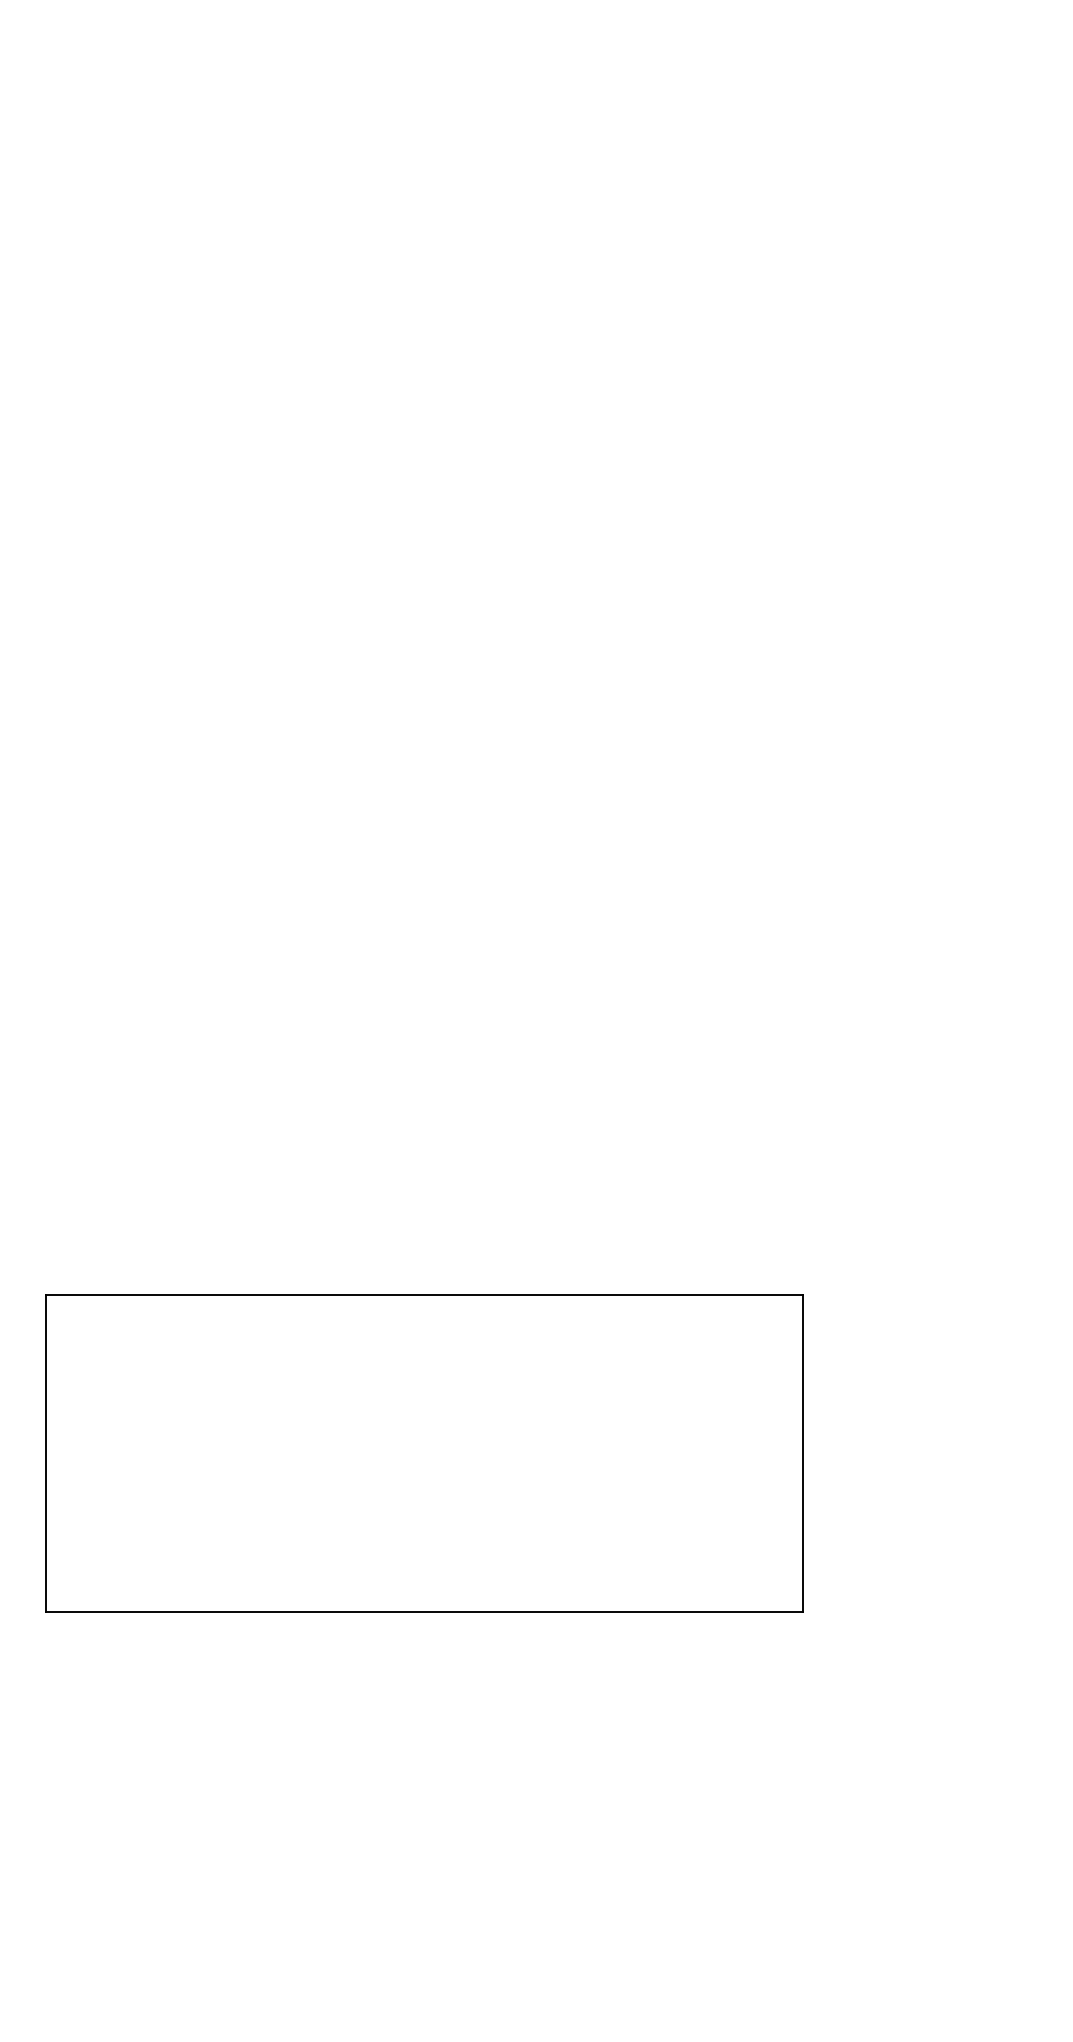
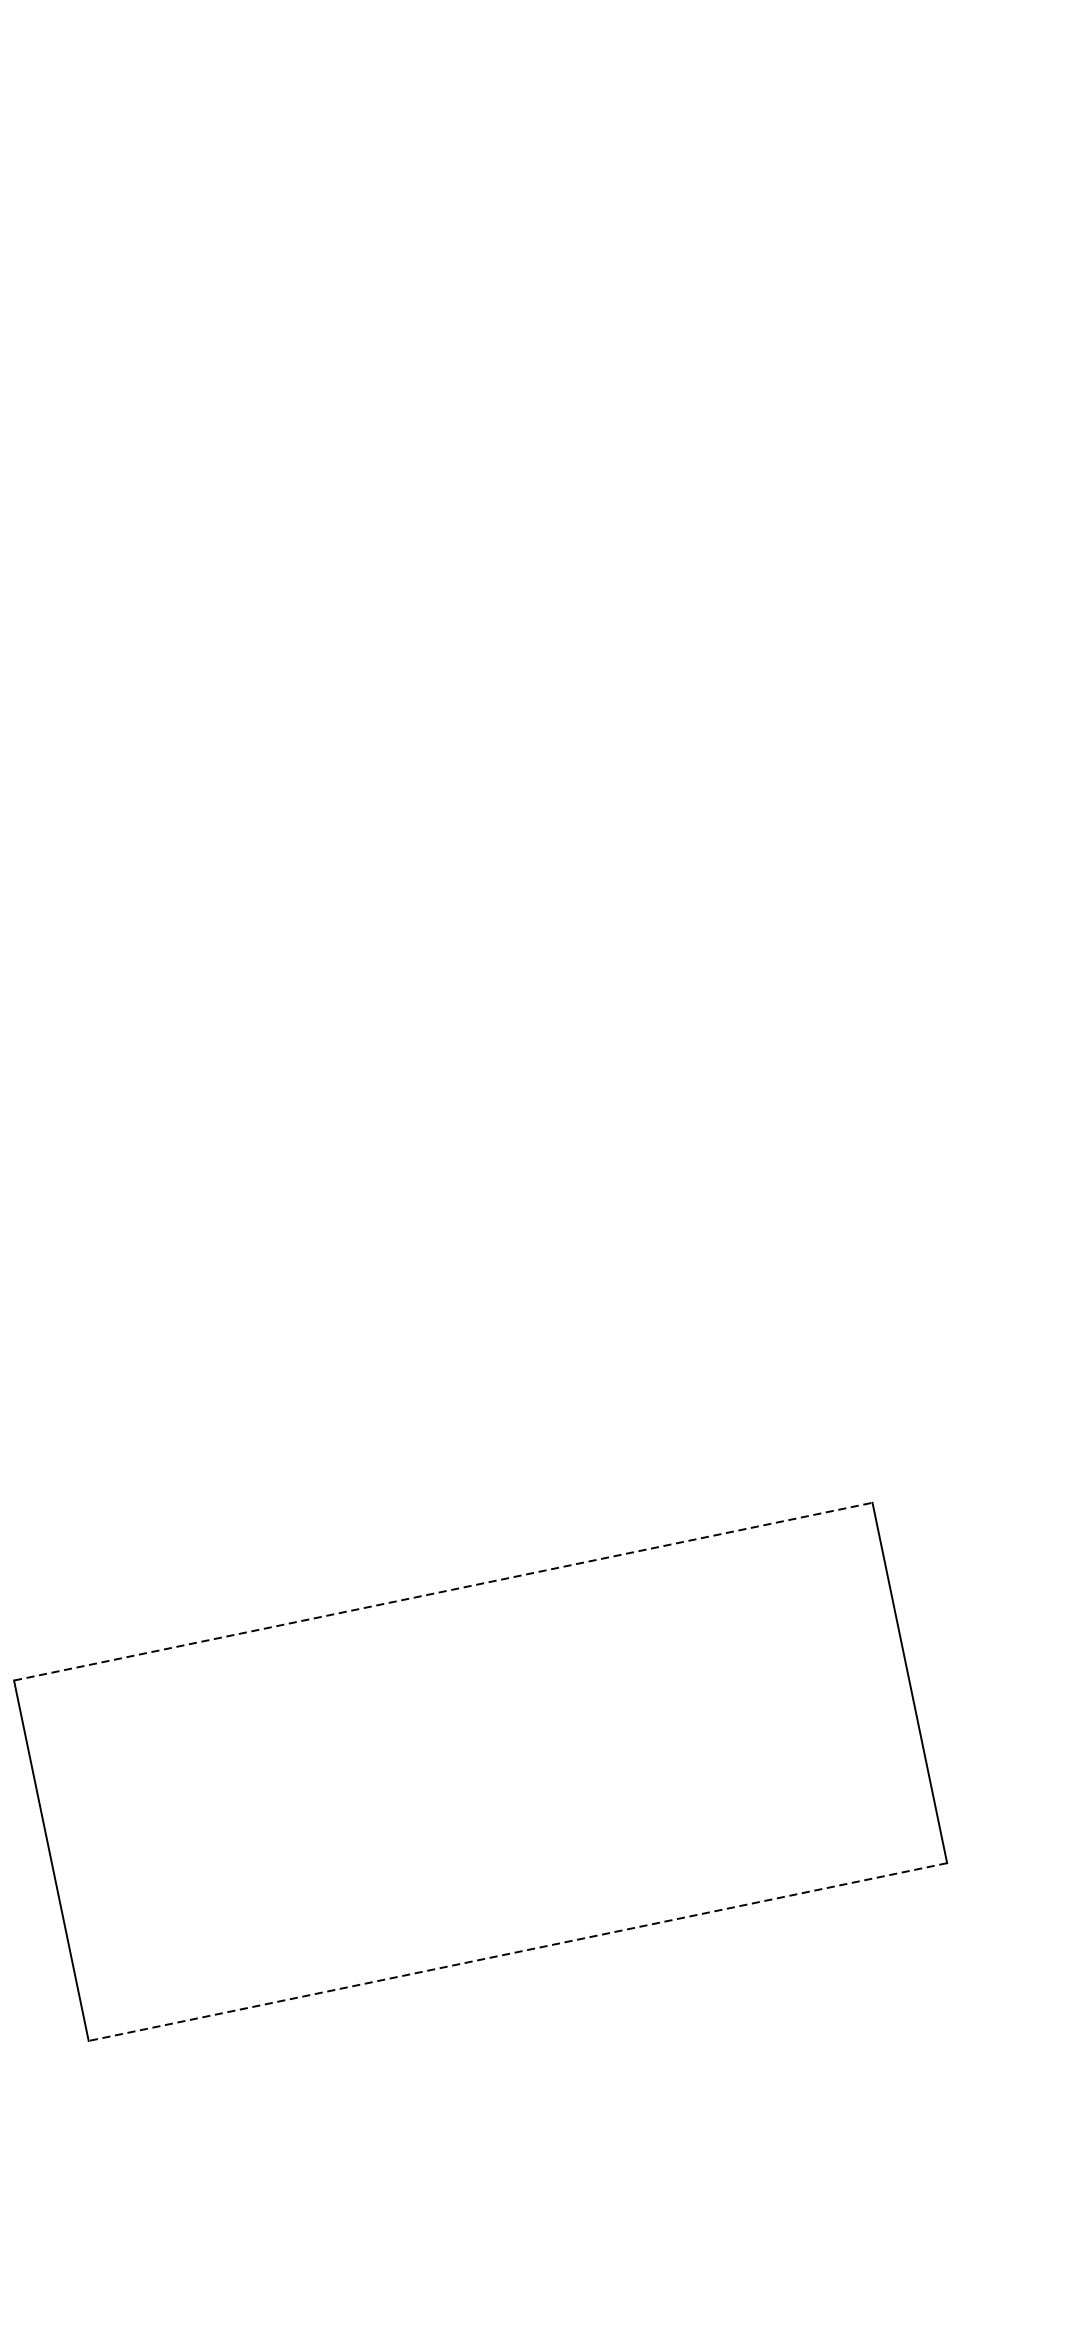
line: (425, 1294) -> (444, 1591), solid -> dashed
line: (424, 1612) -> (517, 1952), solid -> dashed

